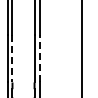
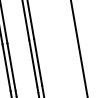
line: (12, 58) -> (11, 66), dashed -> solid
line: (39, 58) -> (38, 62), dashed -> solid

